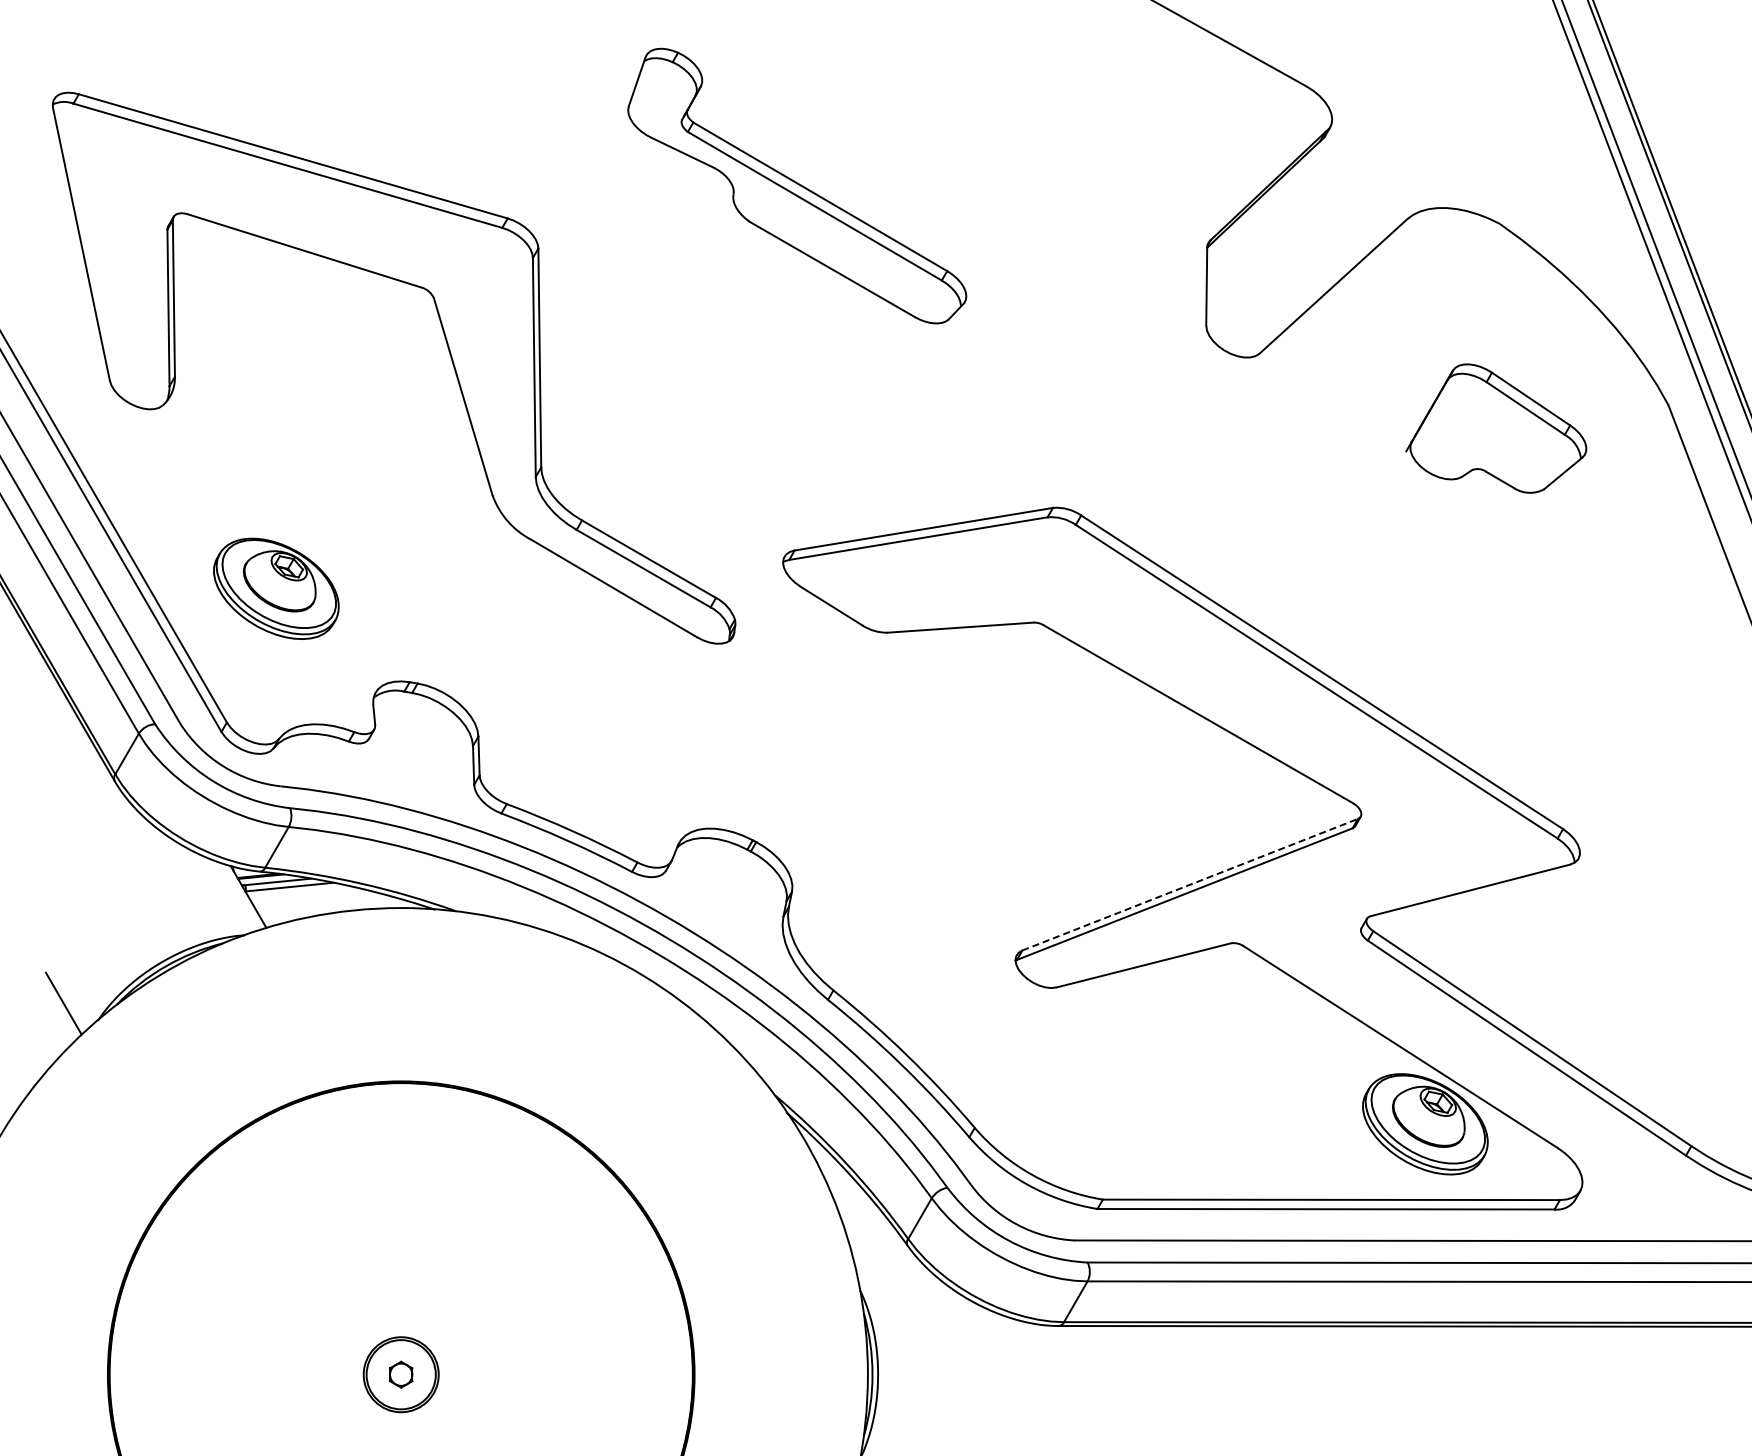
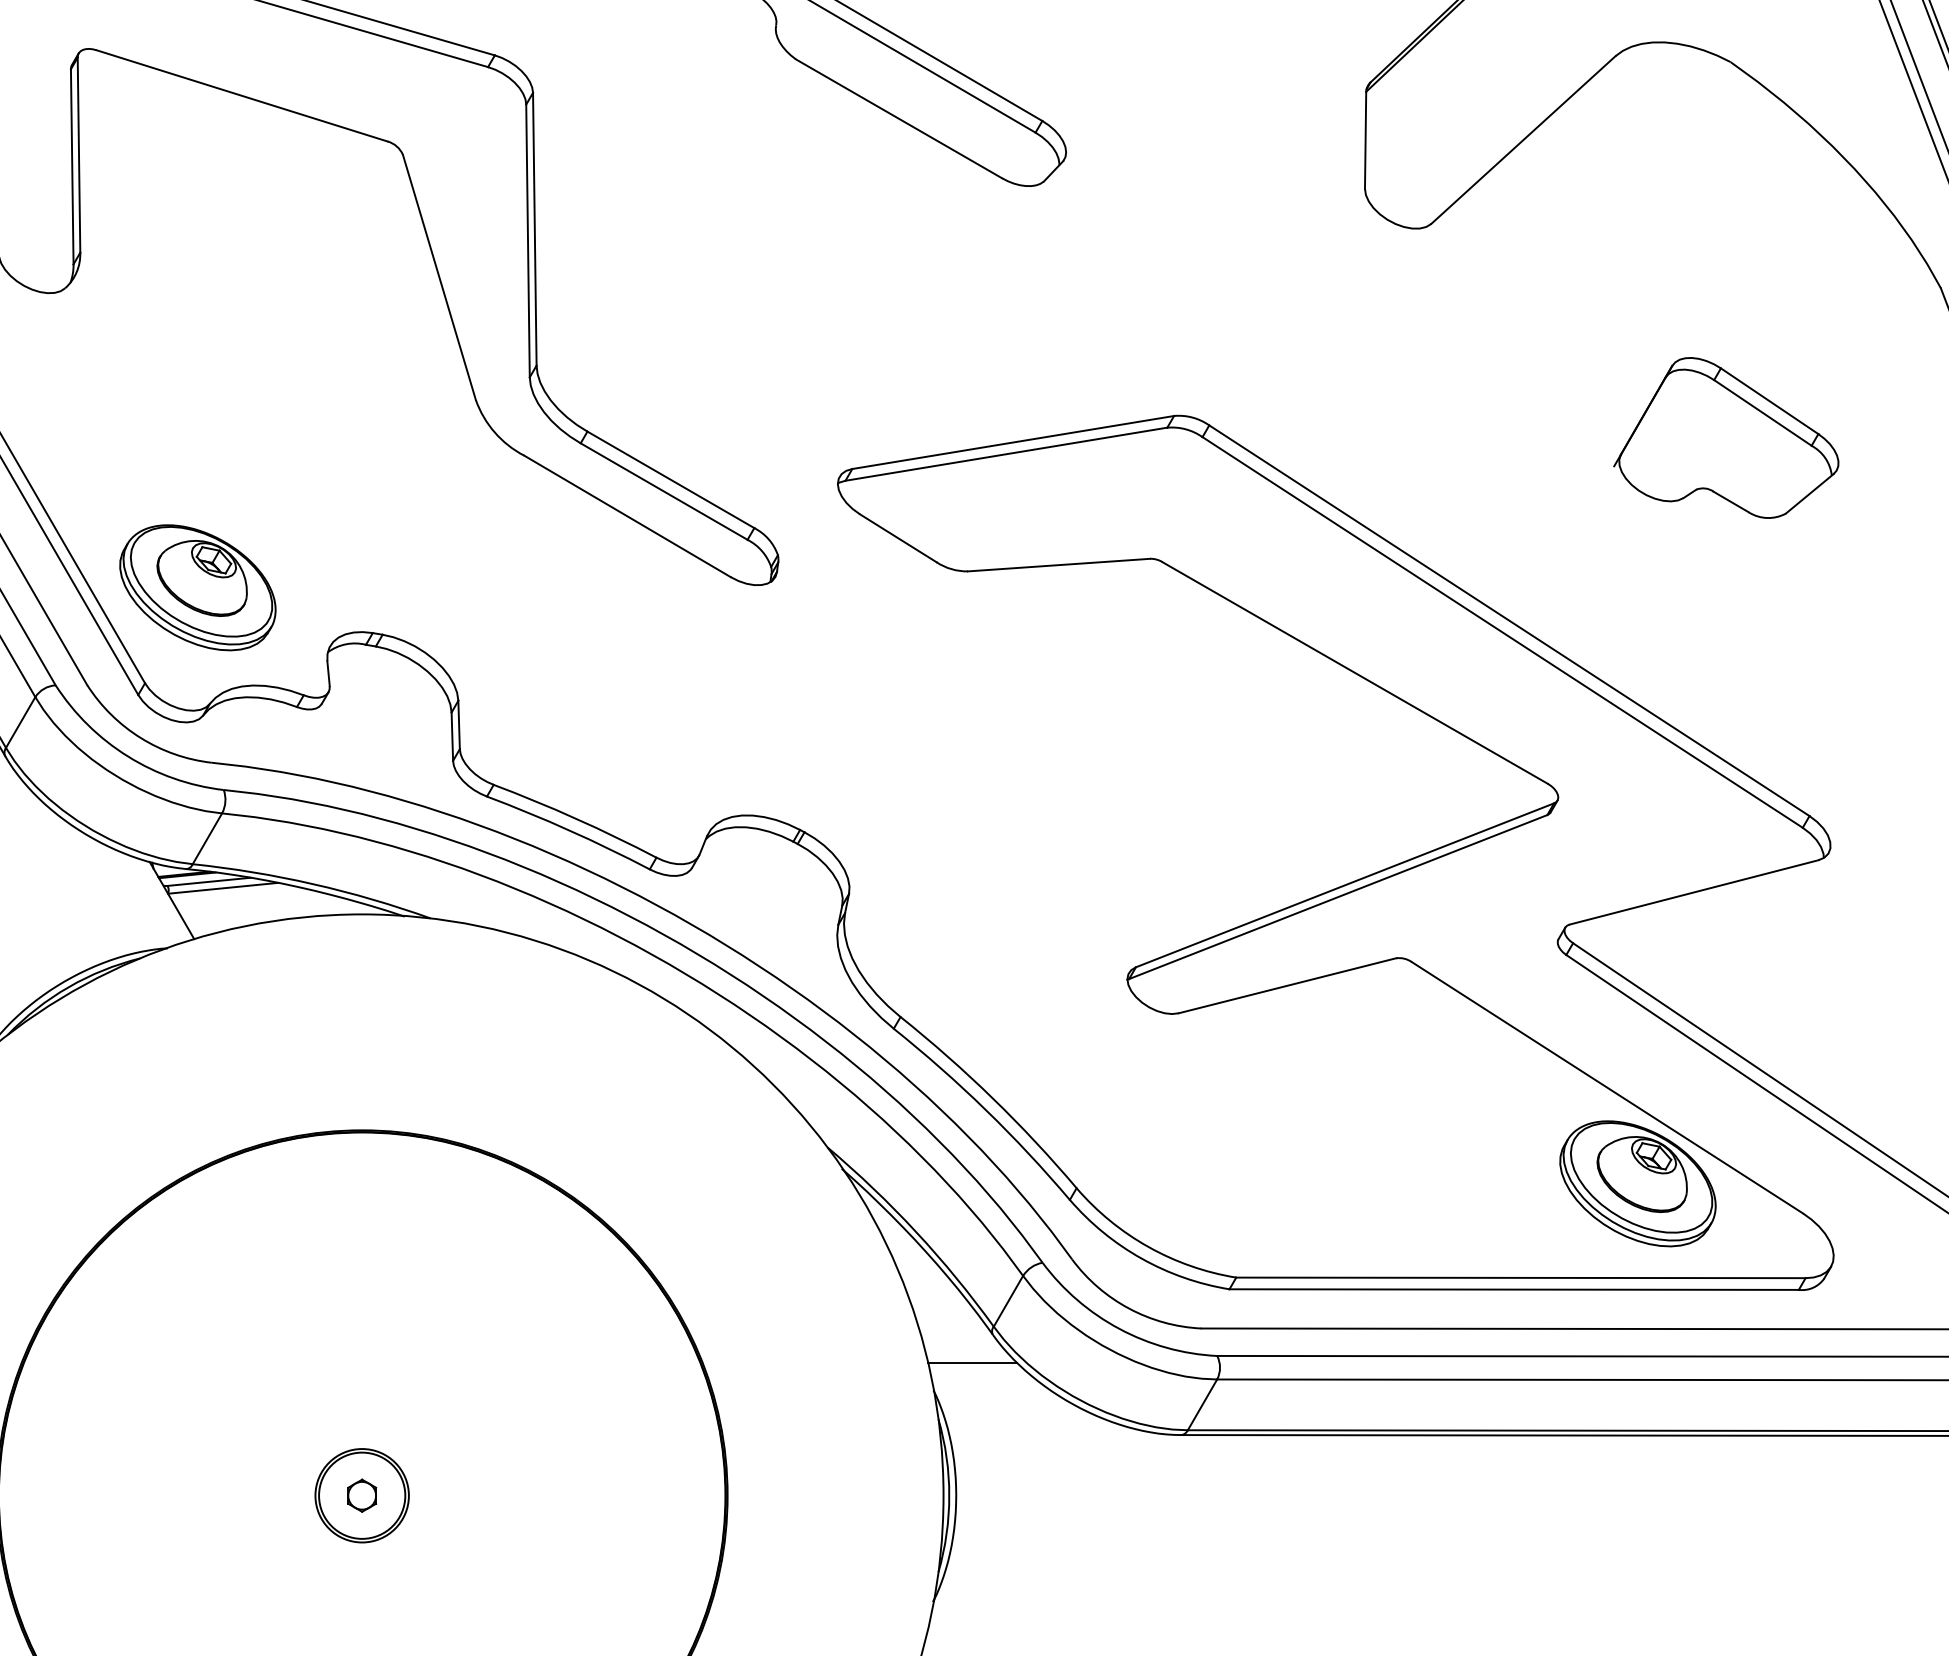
part: (1496, 428) -> (1726, 437), moved
part: (276, 588) -> (198, 587), moved
line: (1190, 884) -> (1345, 885), dashed -> solid
line: (891, 1268) -> (972, 1363), added

